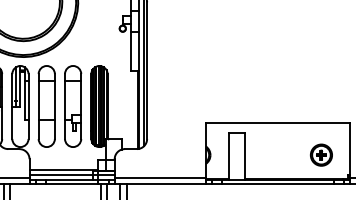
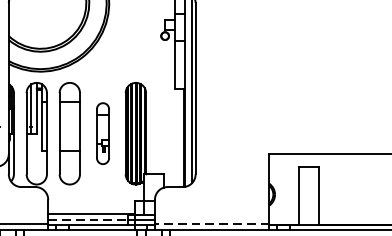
part: (73, 106) -> (103, 133), size x0.6
line: (61, 175) -> (88, 220), solid -> dashed
line: (160, 178) -> (212, 223), solid -> dashed

